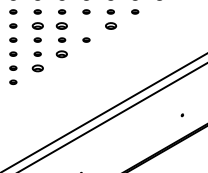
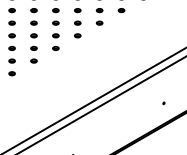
part: (37, 25) -> (33, 22), size x0.62
part: (62, 25) -> (56, 22), size x0.62
part: (86, 25) -> (77, 22), added
part: (110, 25) -> (99, 22), size x0.62
part: (62, 53) -> (56, 47), size x0.62
part: (37, 67) -> (33, 60), size x0.62

